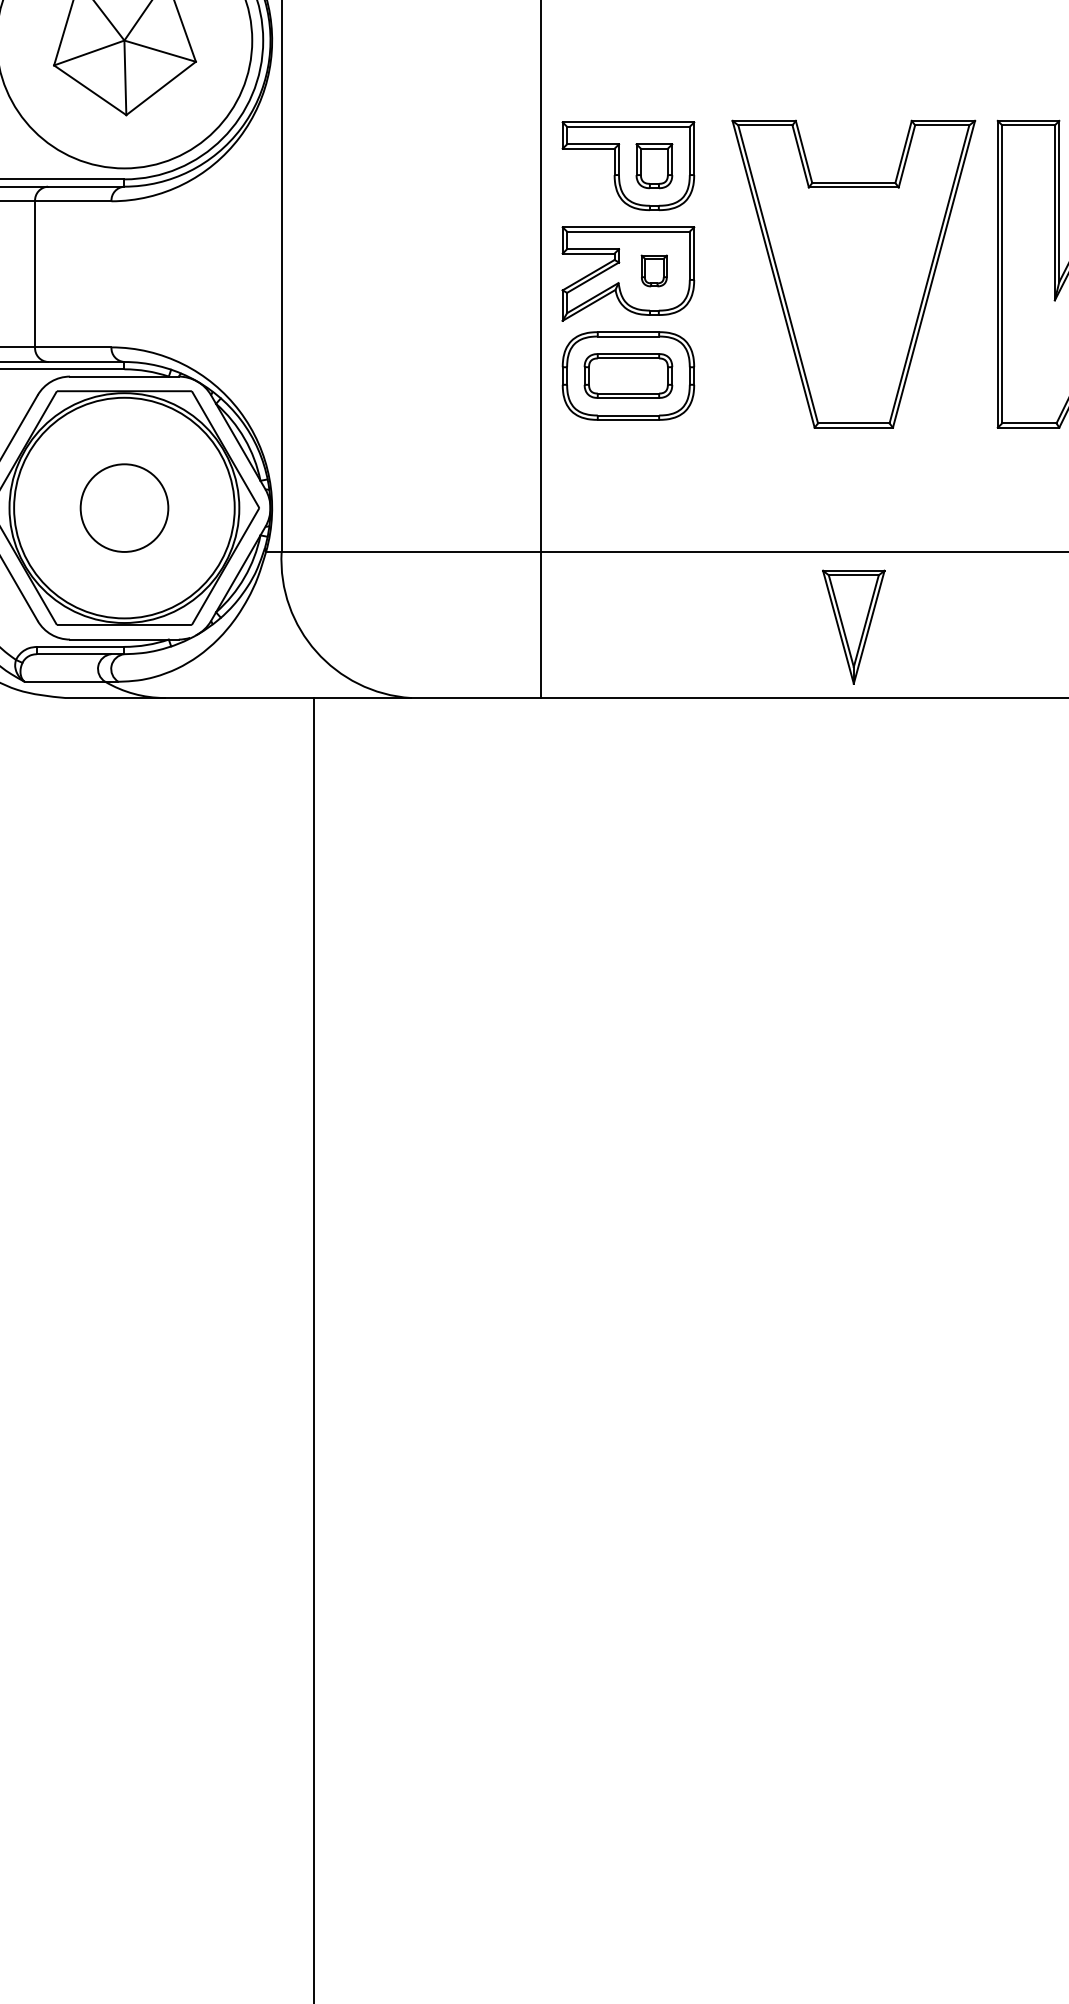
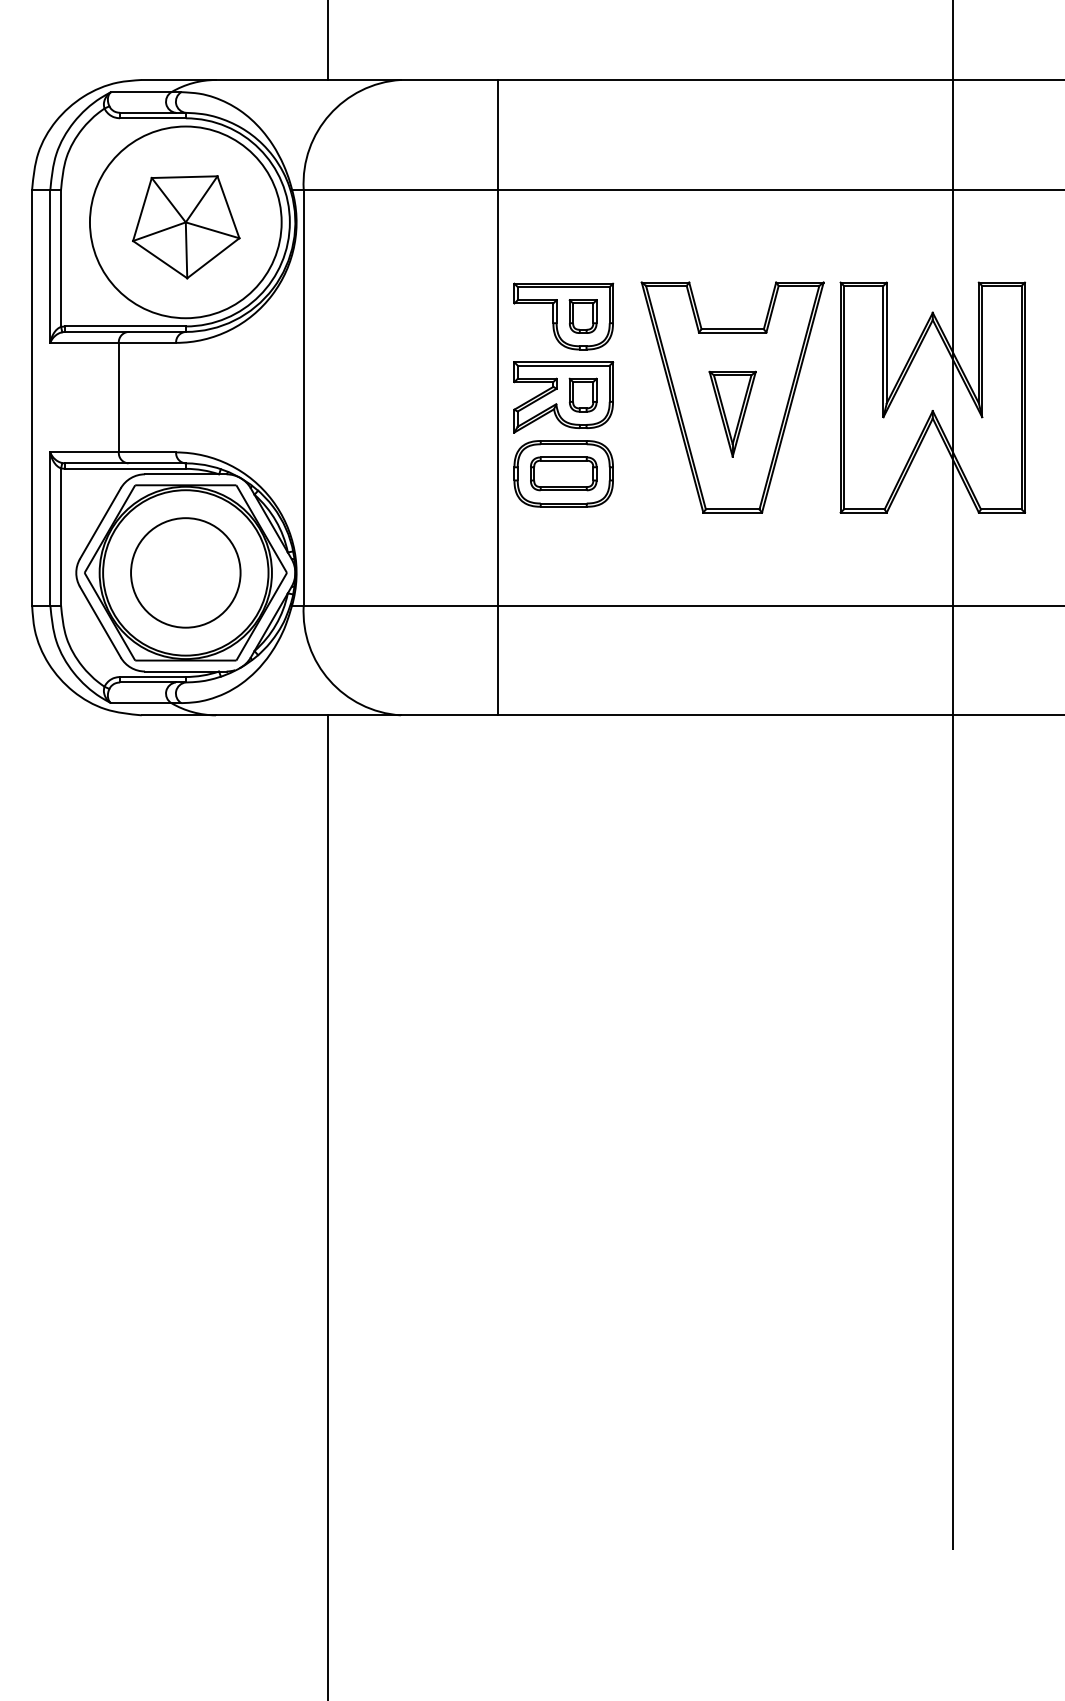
part: (653, 270) -> (582, 394), size x1.43
circle: (124, 507) -> (185, 572), size x1.67
part: (853, 626) -> (732, 413), moved

